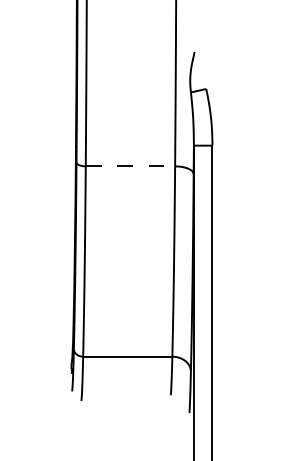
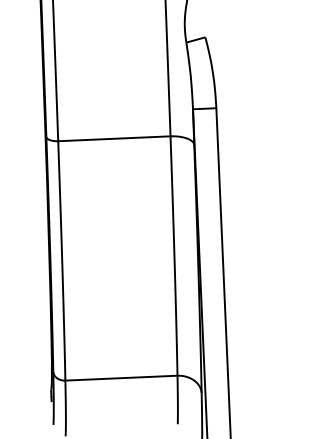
line: (130, 166) -> (114, 138), dashed -> solid

